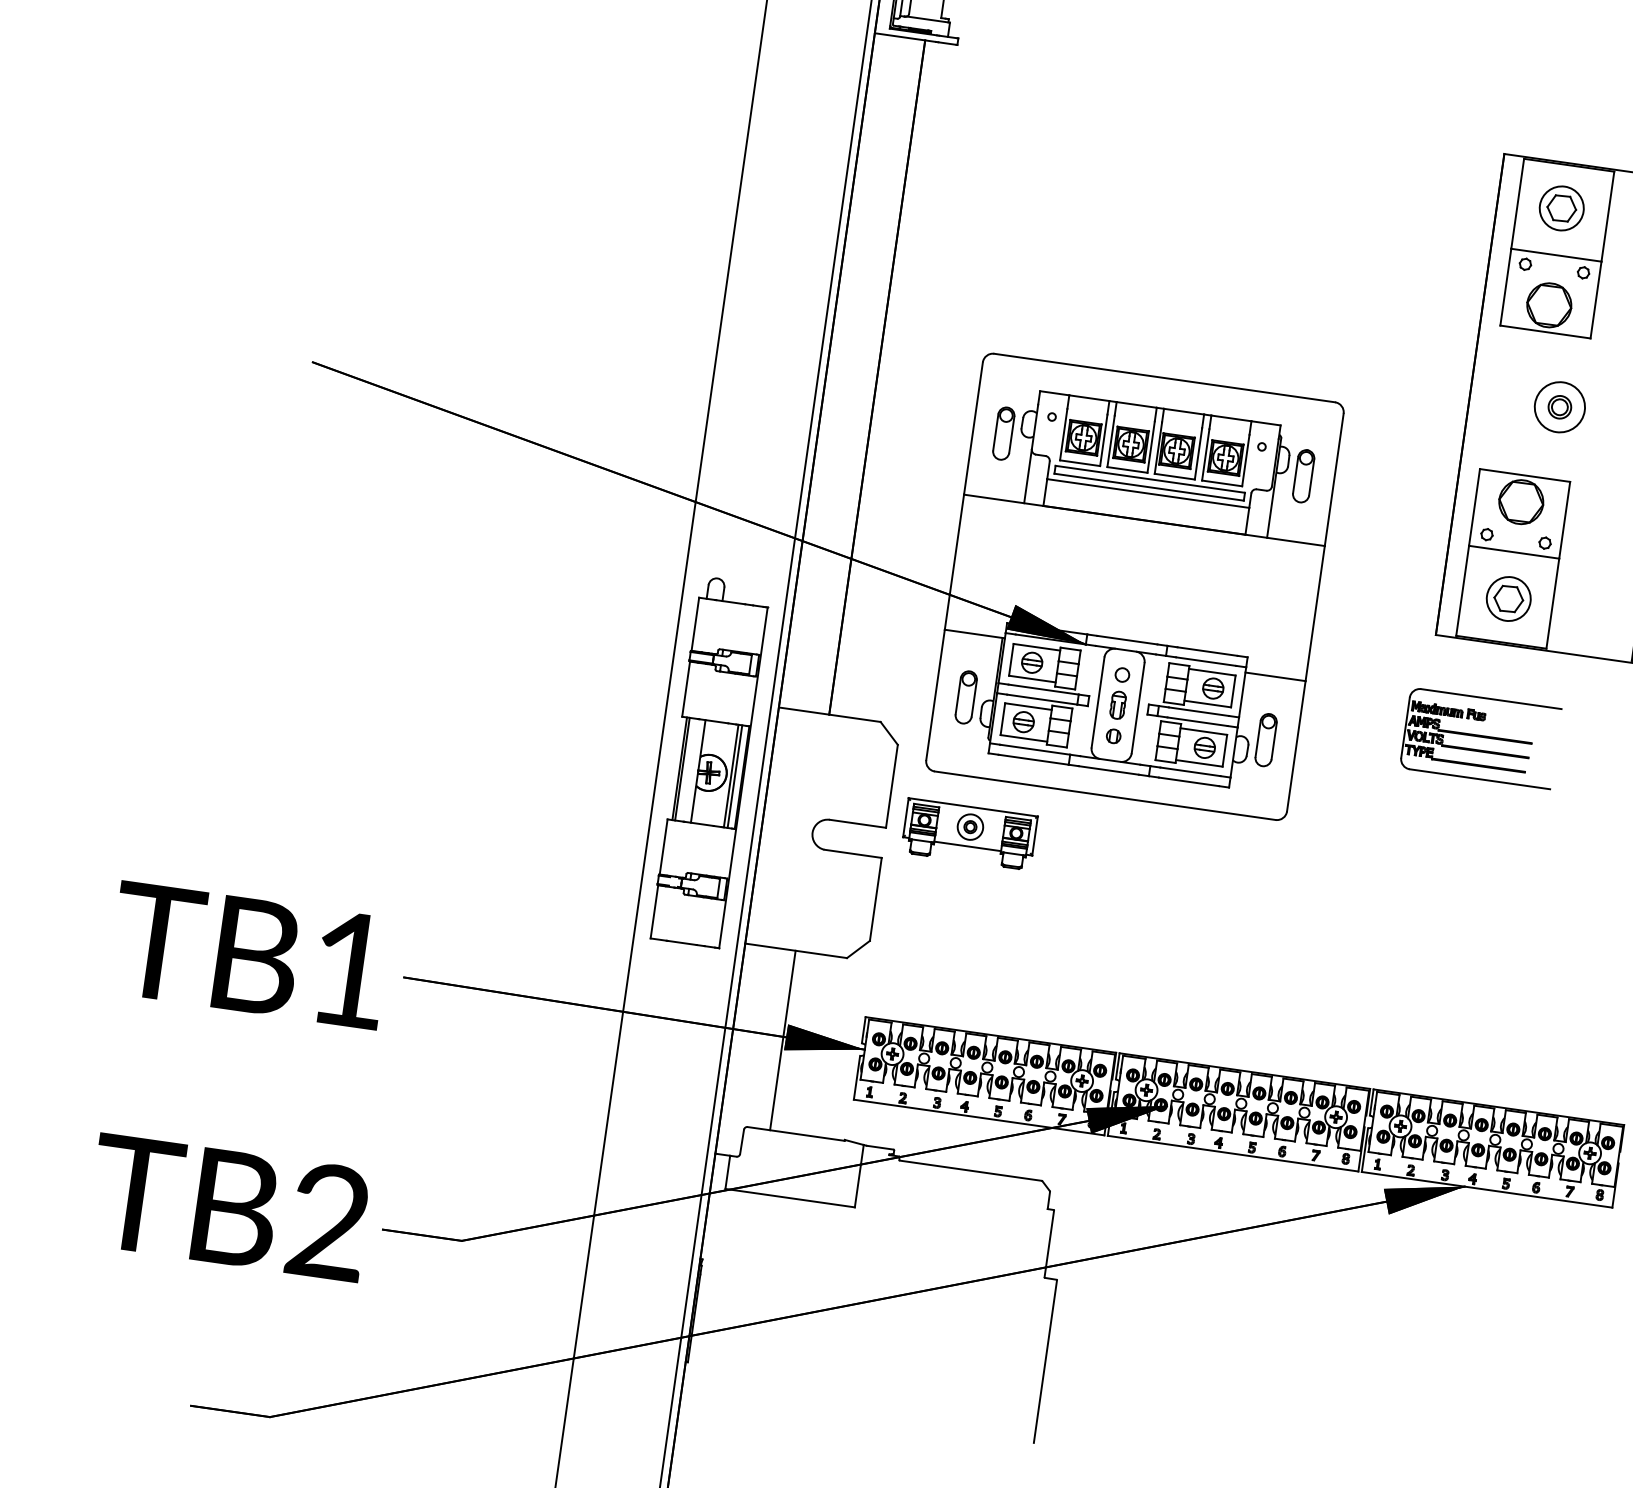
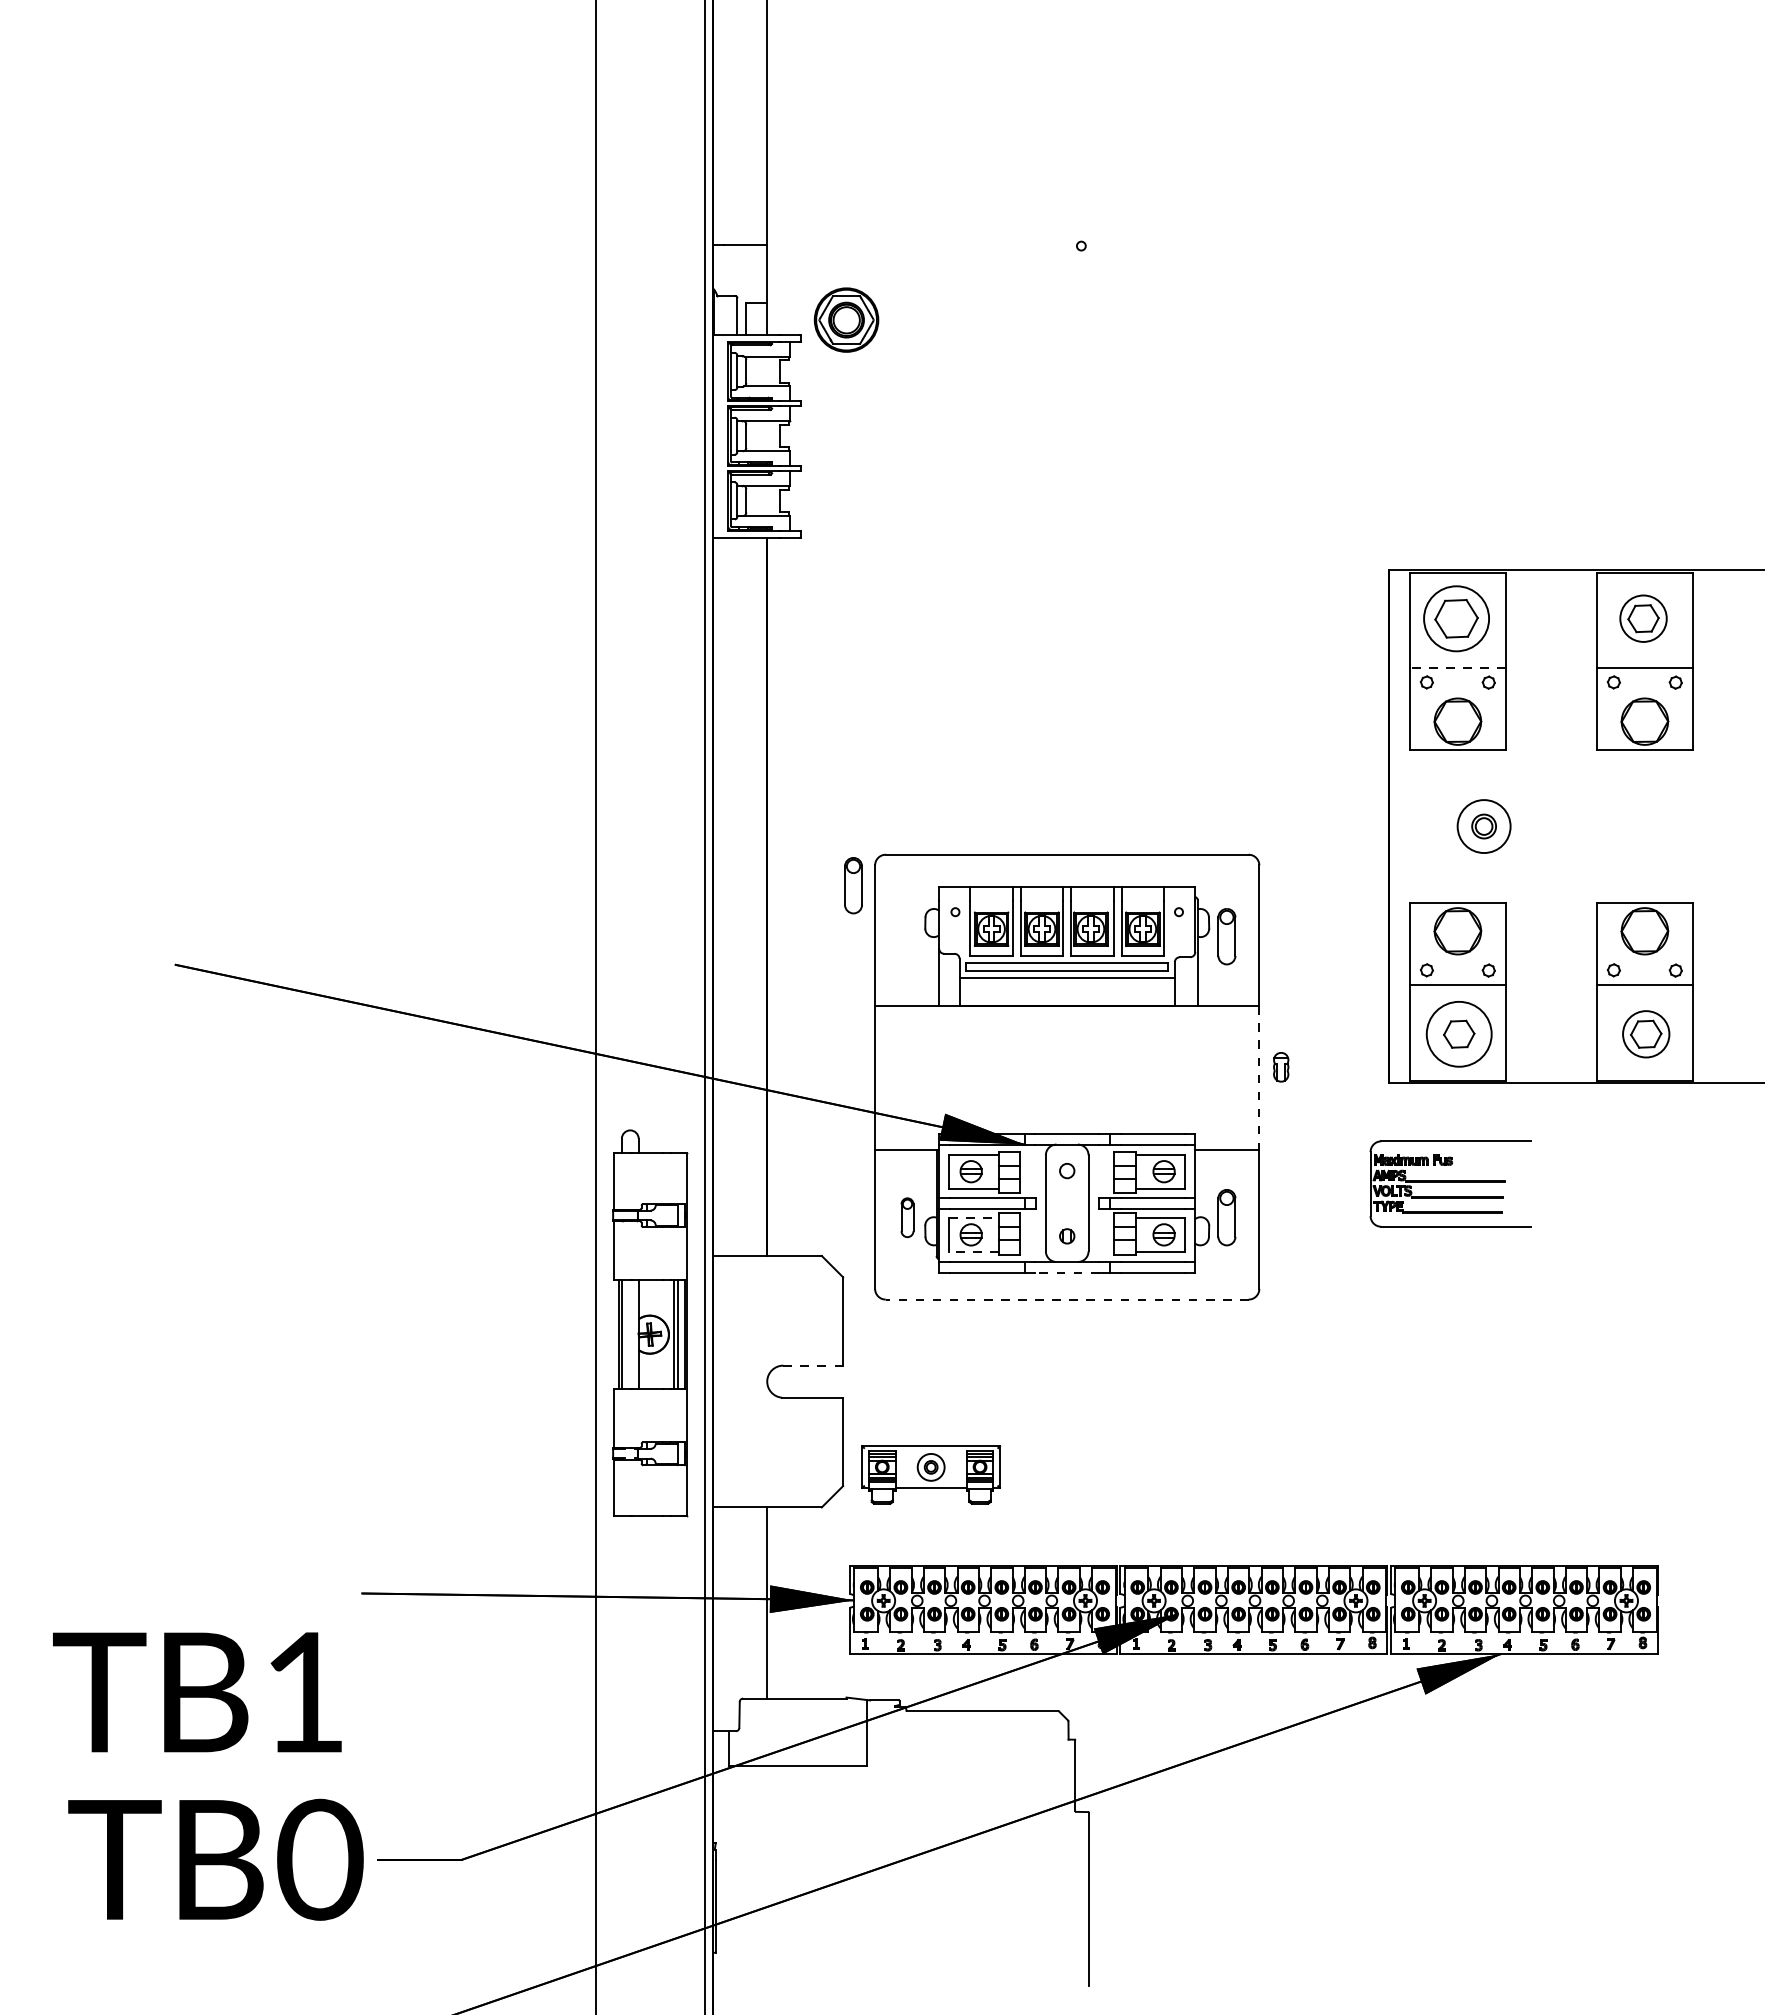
part: (1561, 208) -> (1456, 618), size x1.4
line: (1556, 255) -> (1457, 668), solid -> dashed
part: (1003, 433) -> (853, 885), moved
circle: (1508, 599) -> (1459, 1034), size x1.4
line: (1315, 613) -> (1259, 1078), solid -> dashed
part: (966, 697) -> (907, 1217), size x0.7
part: (1118, 705) -> (1281, 1067), moved
line: (1028, 706) -> (973, 1217), solid -> dashed
line: (1023, 738) -> (973, 1251), solid -> dashed
line: (1108, 770) -> (1066, 1272), solid -> dashed
line: (1104, 795) -> (1066, 1299), solid -> dashed
line: (858, 823) -> (813, 1365), solid -> dashed
part: (968, 833) -> (930, 1474), moved
text: (249, 955) -> (197, 1692), moved
text: (329, 1221) -> (320, 1859), TB2 -> TB0

